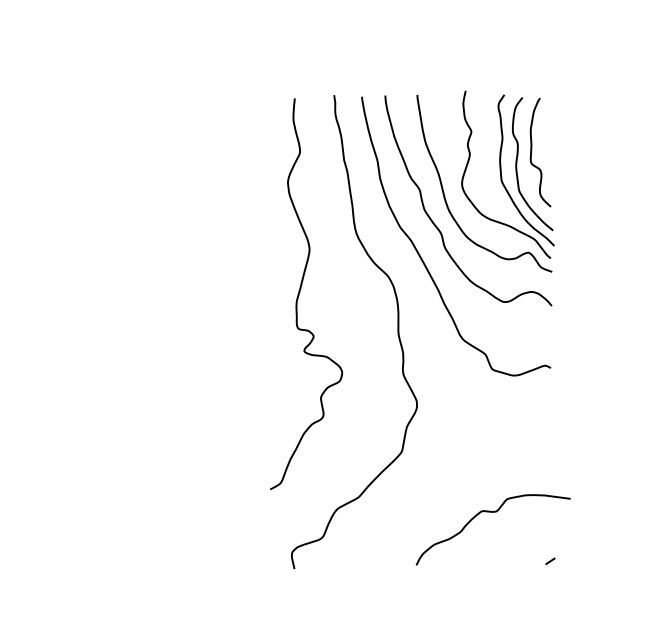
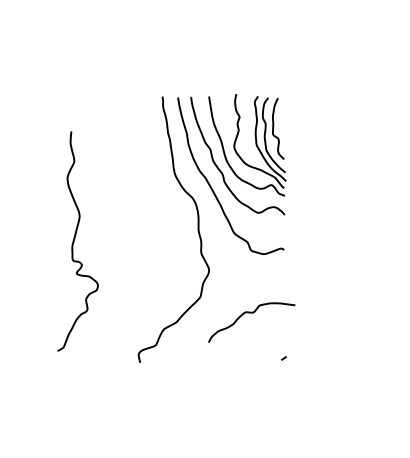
curve: (302, 290) -> (75, 239), moved
curve: (492, 513) -> (251, 313), moved

